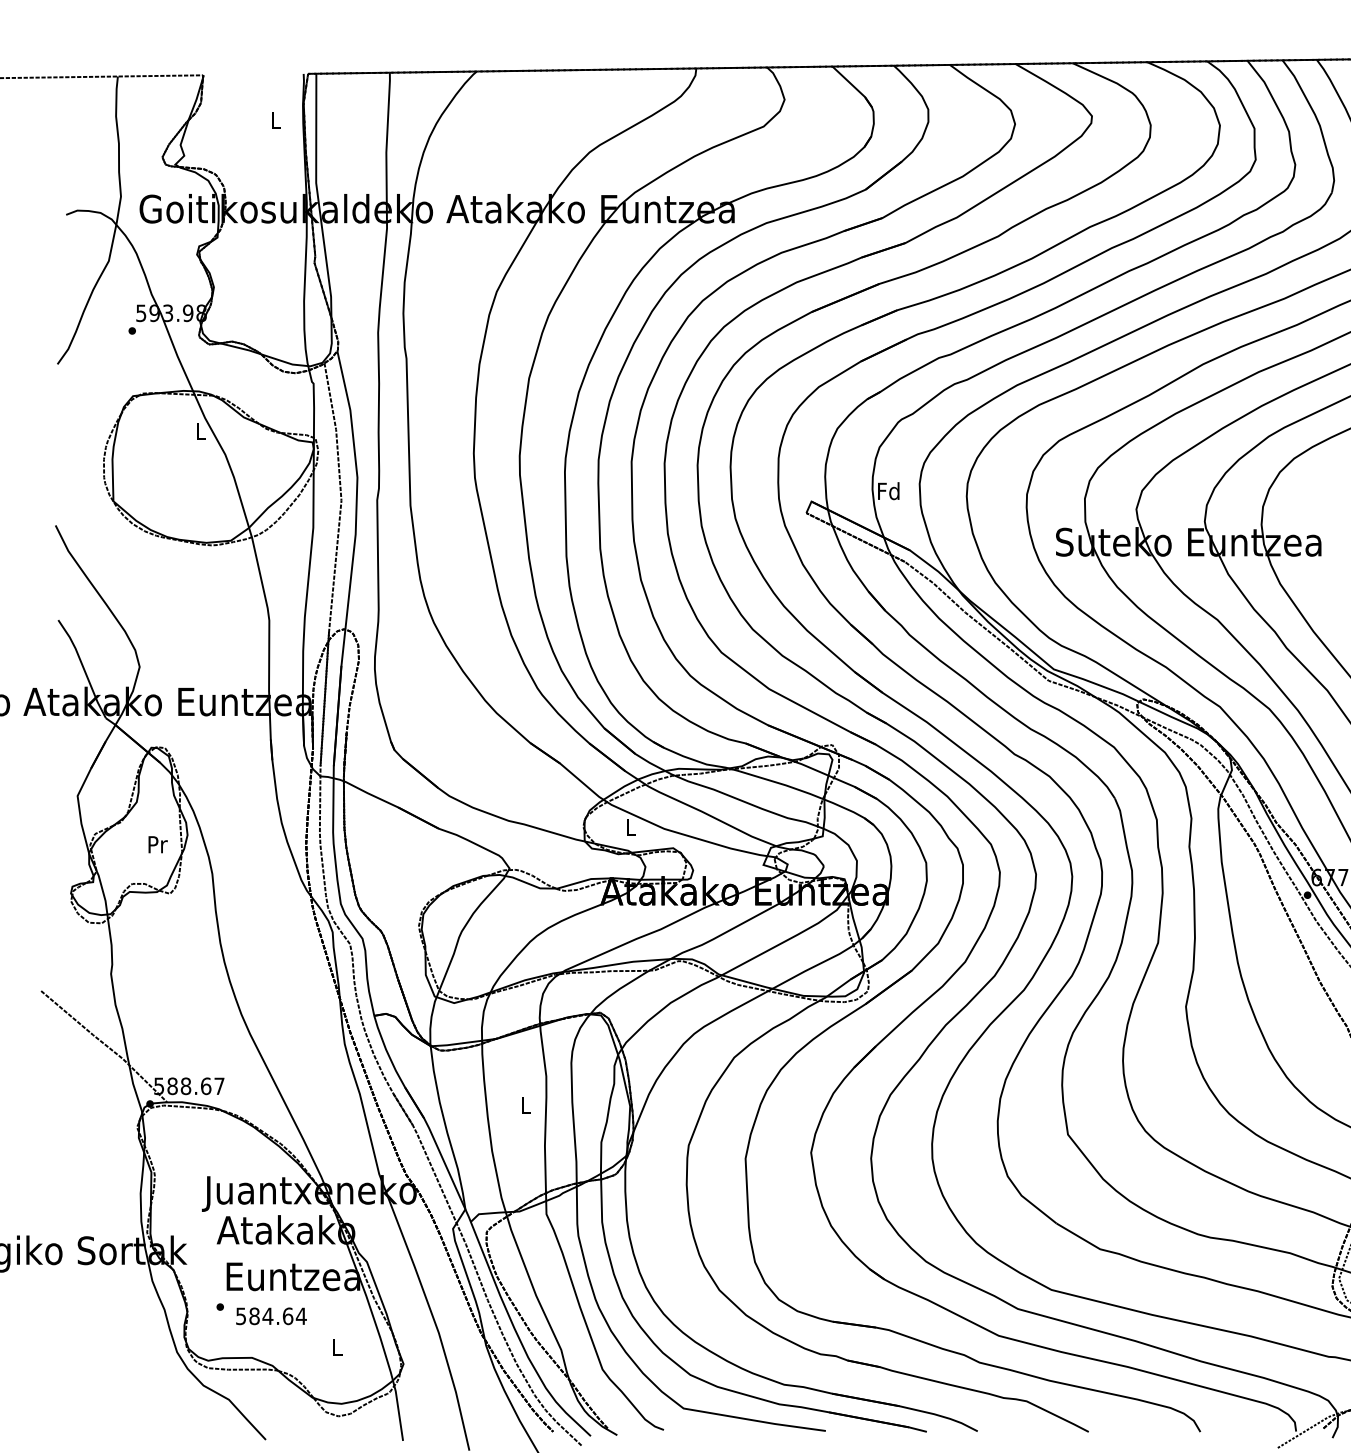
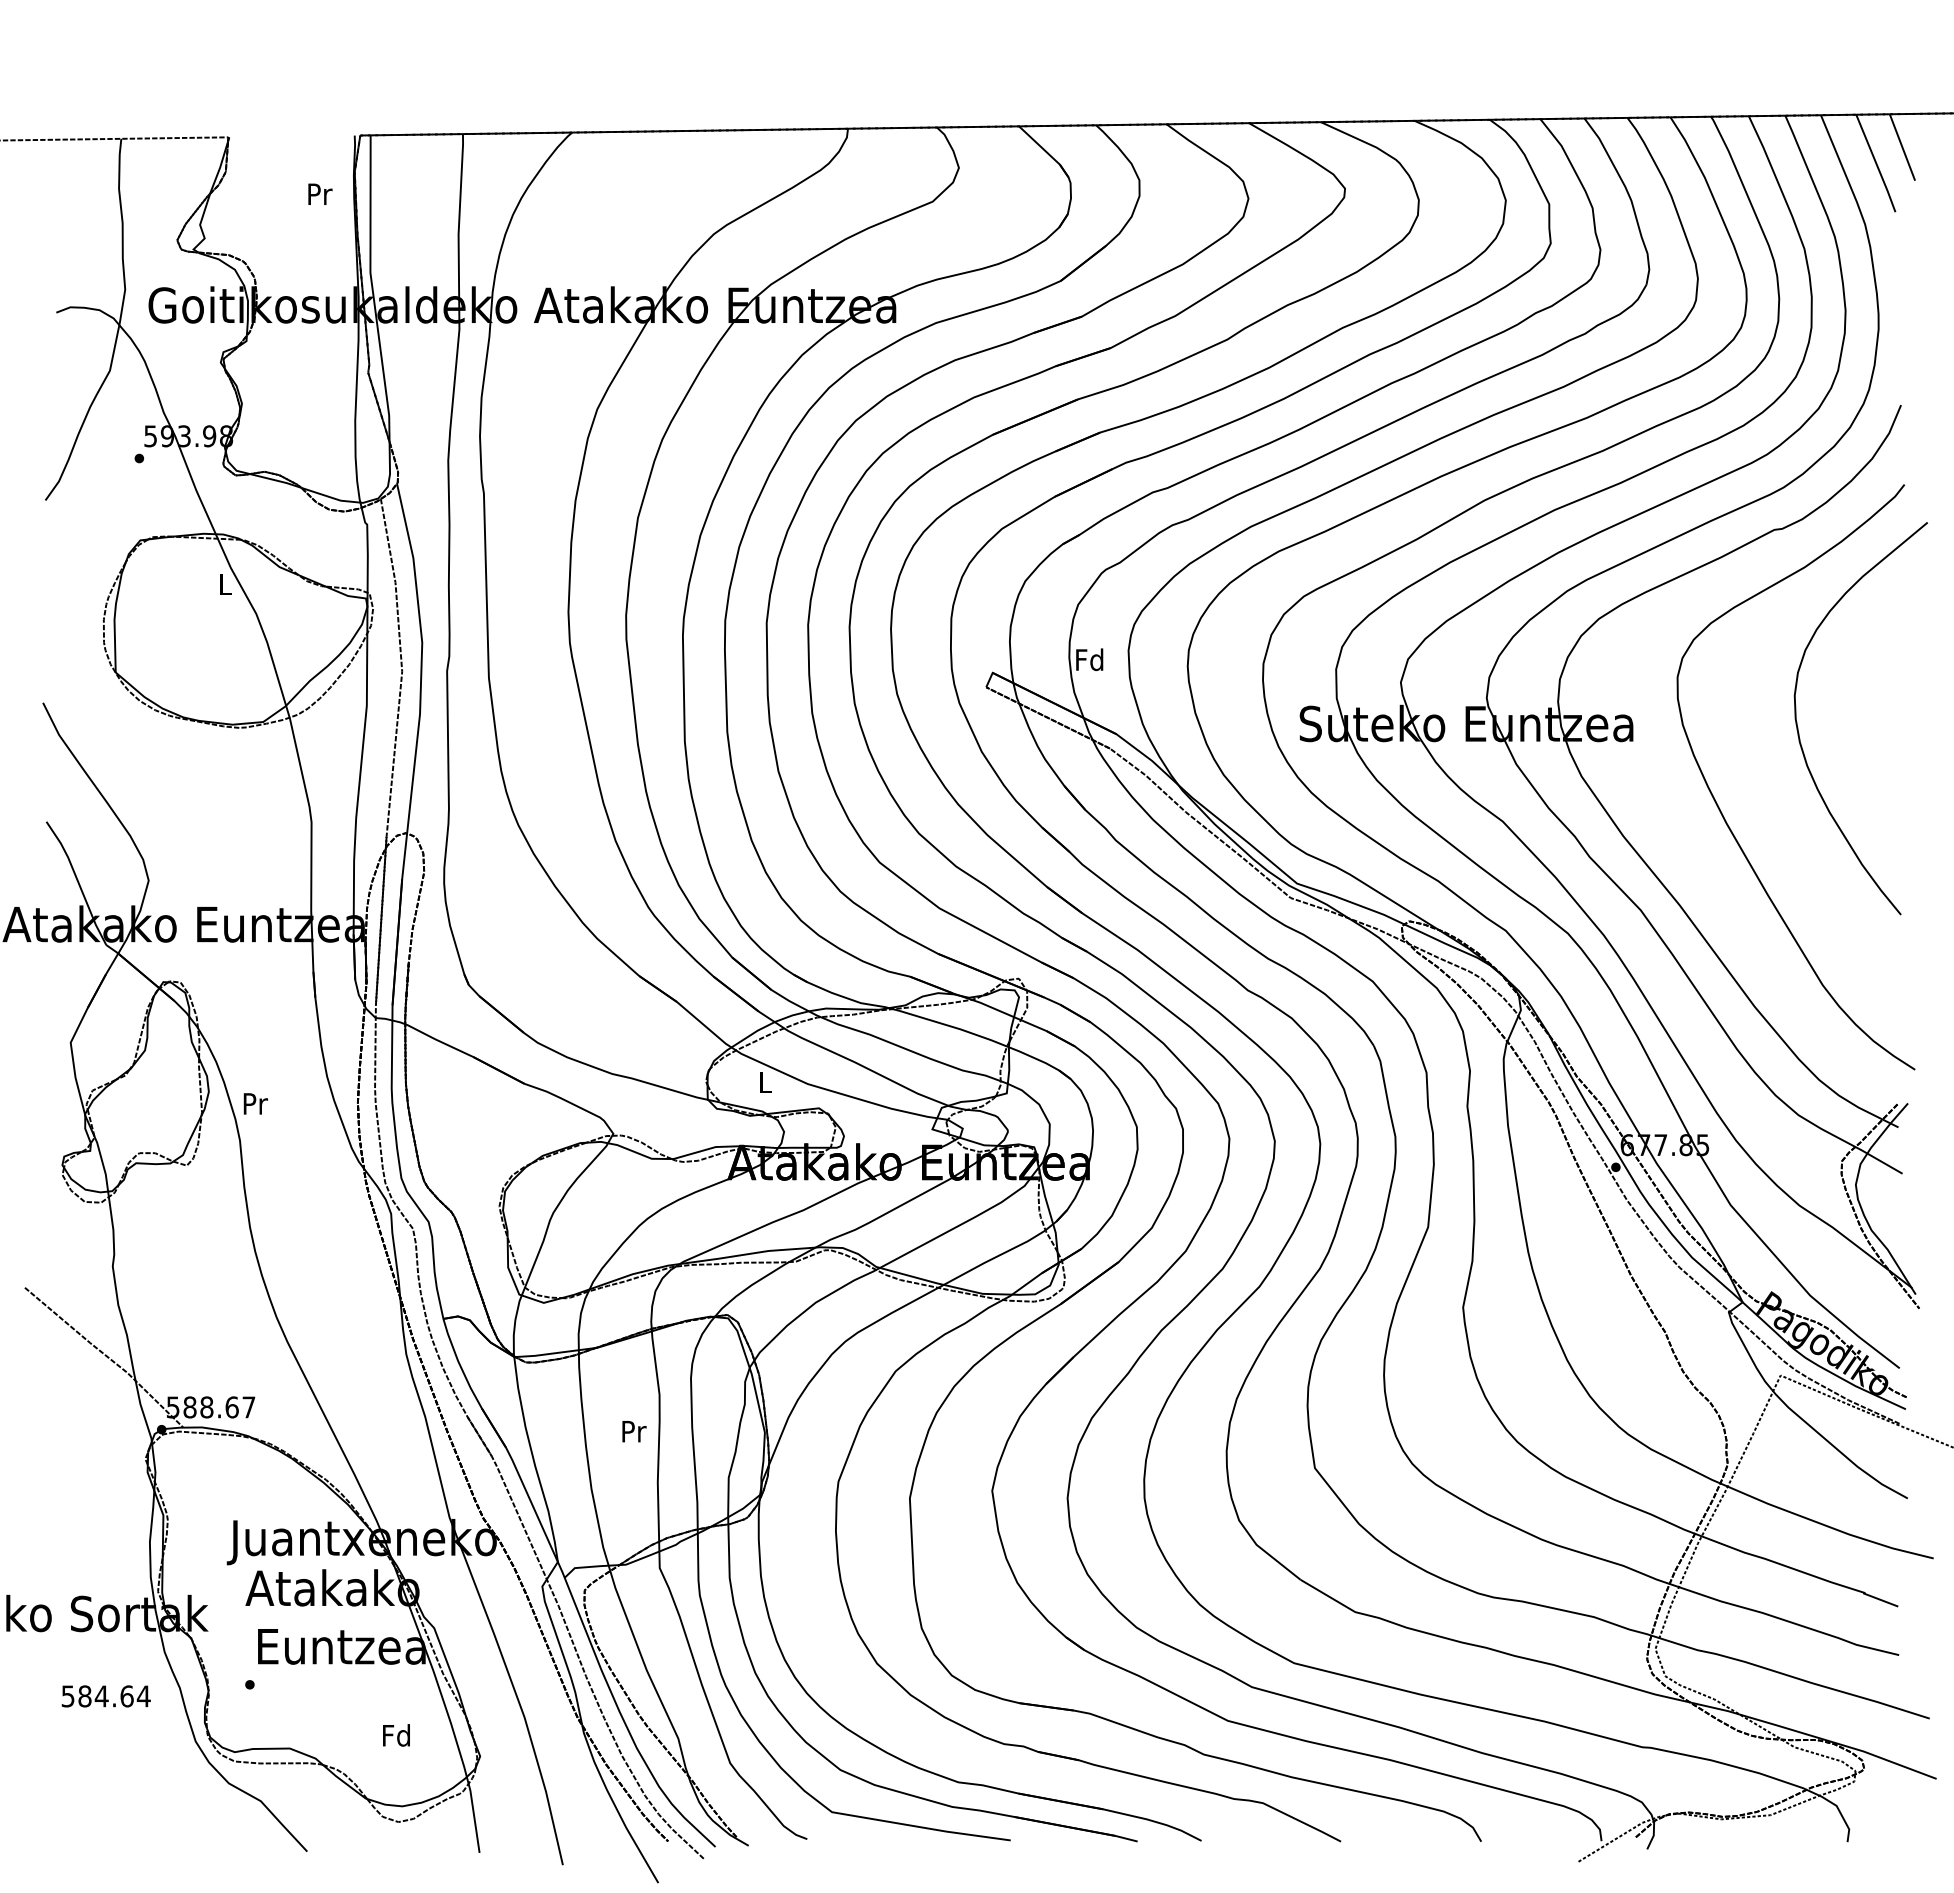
text: (276, 120) -> (320, 193), L -> Pr
text: (157, 844) -> (255, 1103), moved
text: (526, 1105) -> (634, 1431), L -> Pr
text: (270, 1316) -> (105, 1696), moved
text: (336, 1347) -> (396, 1735), L -> Fd

